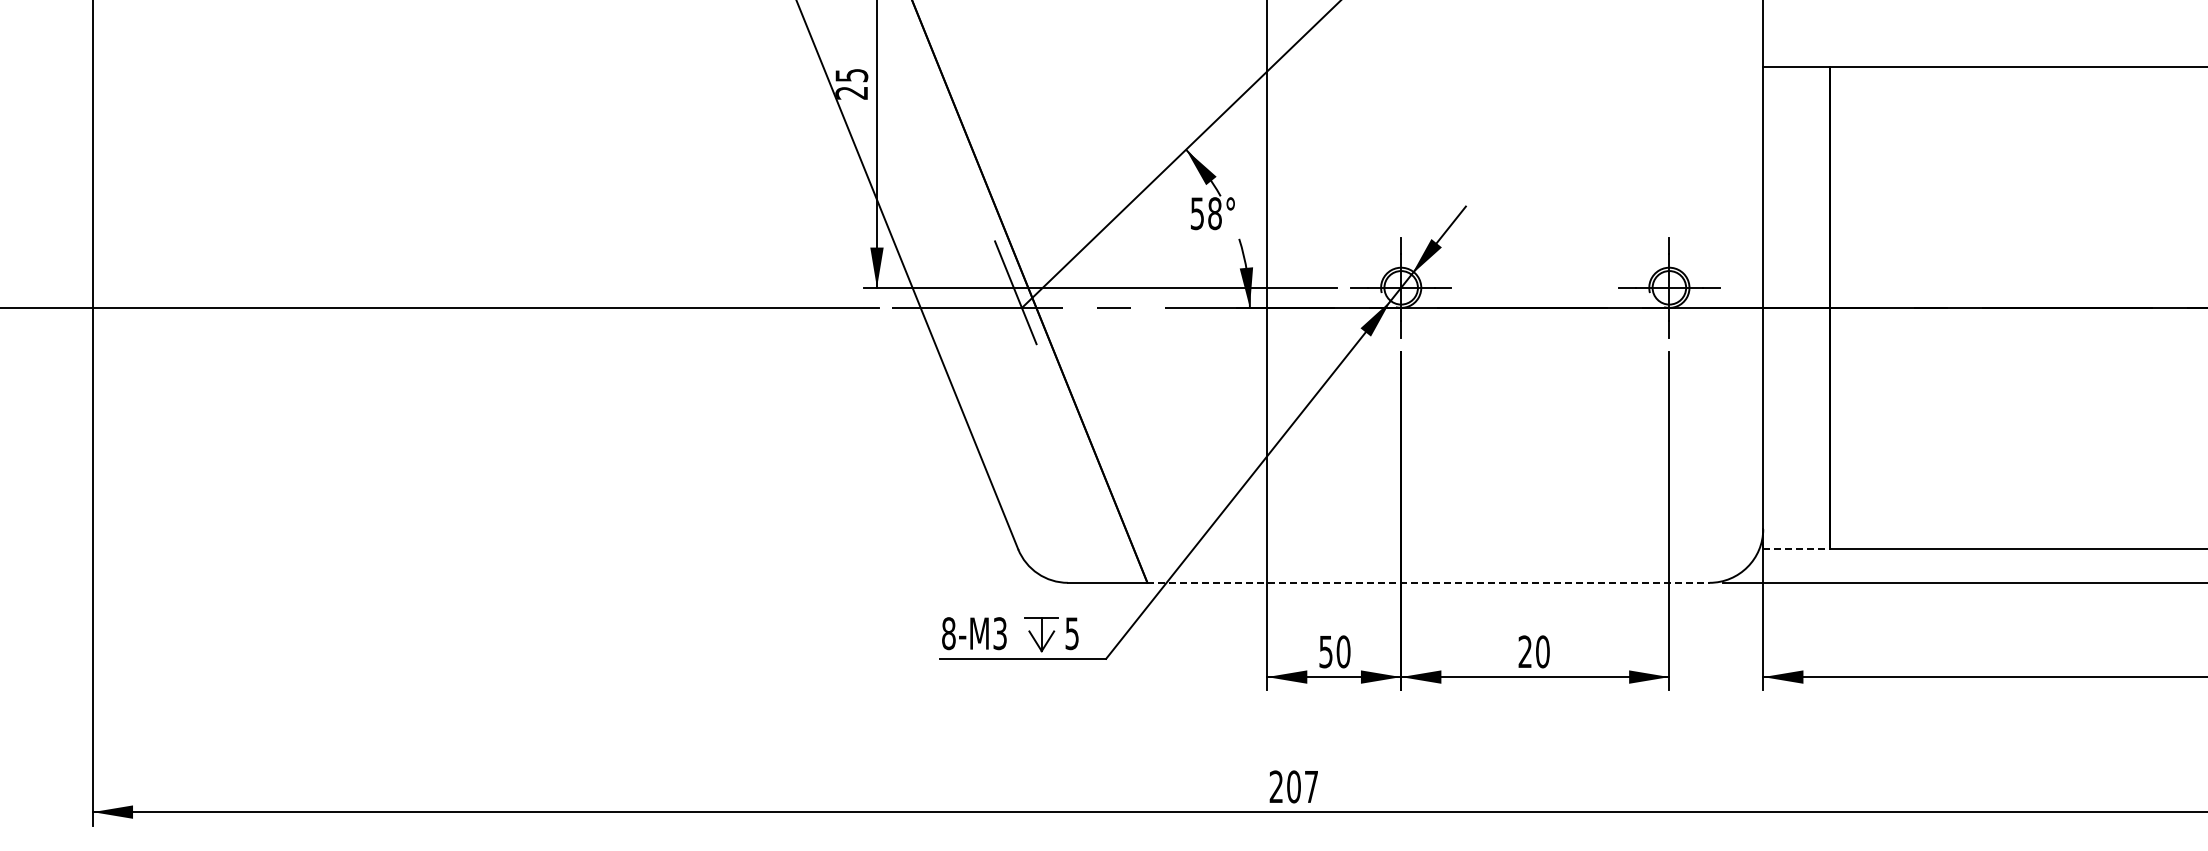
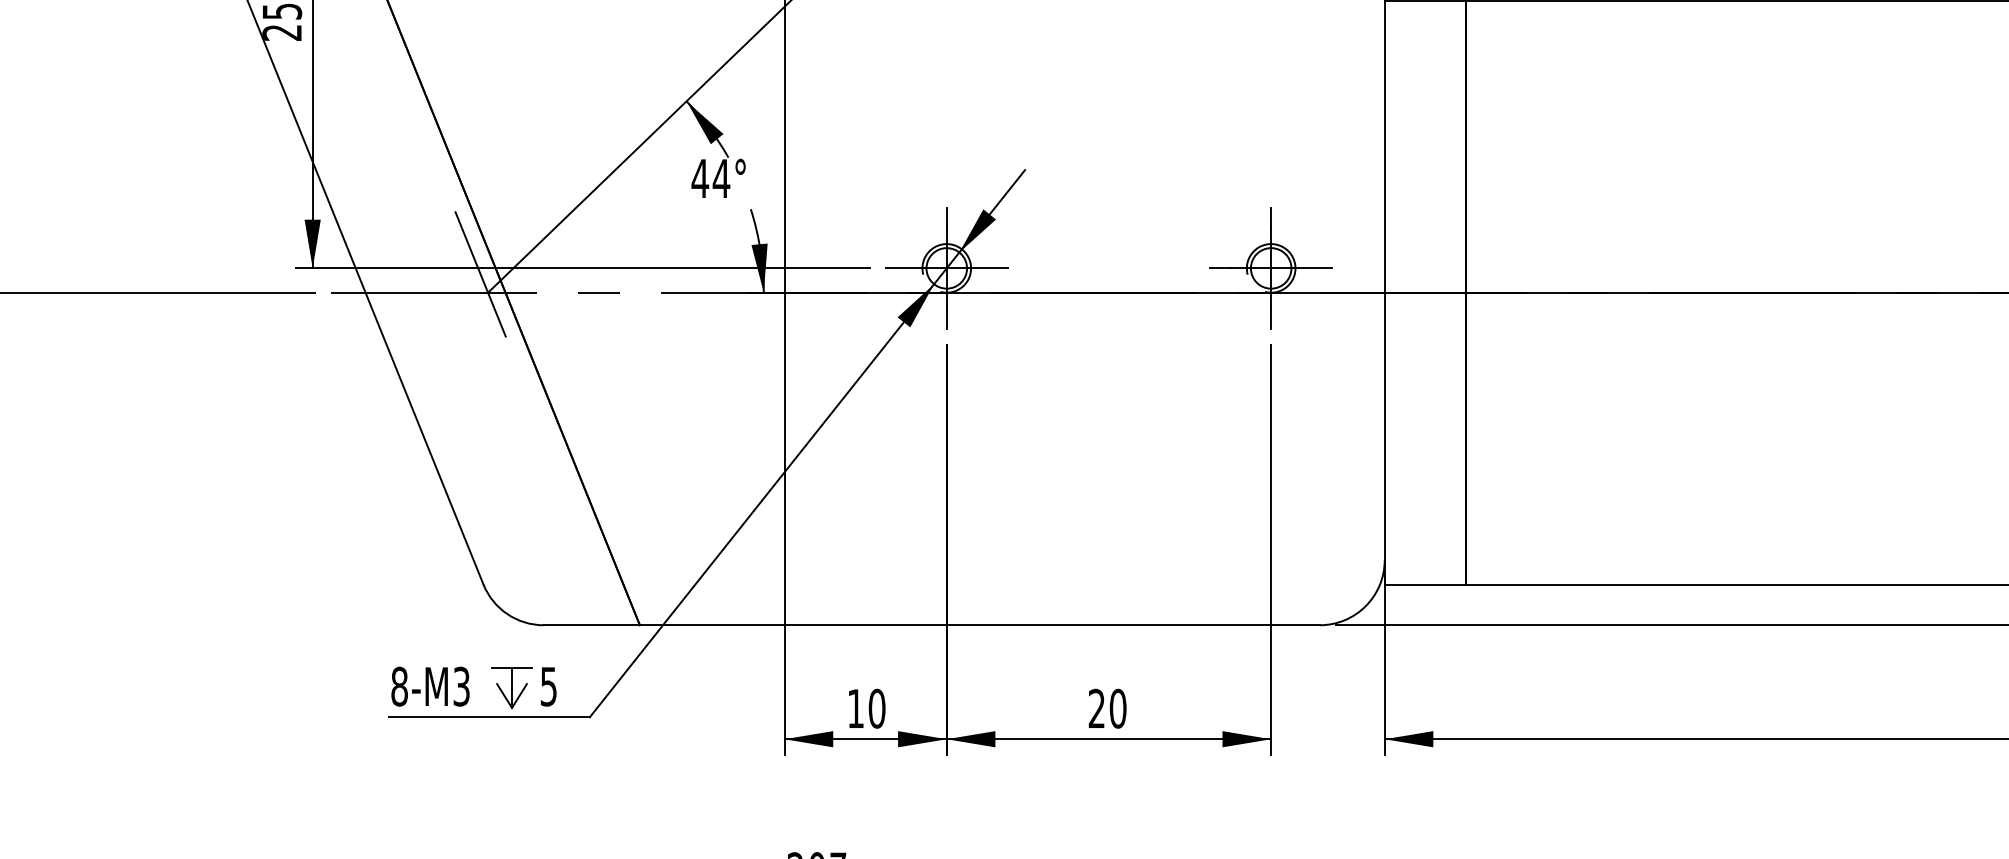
text: (1206, 213) -> (711, 178), 58° -> 44°
line: (1796, 549) -> (1424, 584), dashed -> solid
line: (1429, 582) -> (981, 624), dashed -> solid
text: (1325, 652) -> (855, 709), 50 -> 10

